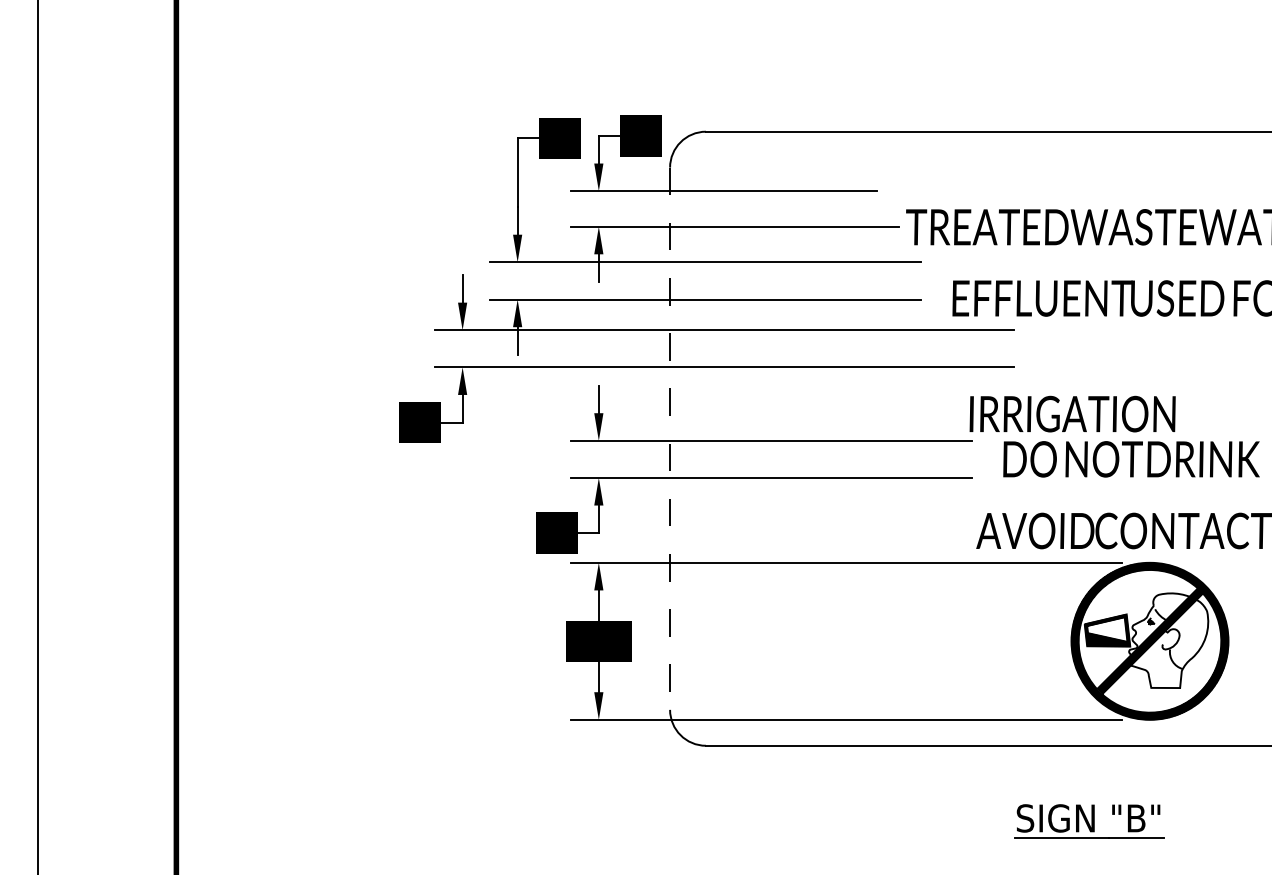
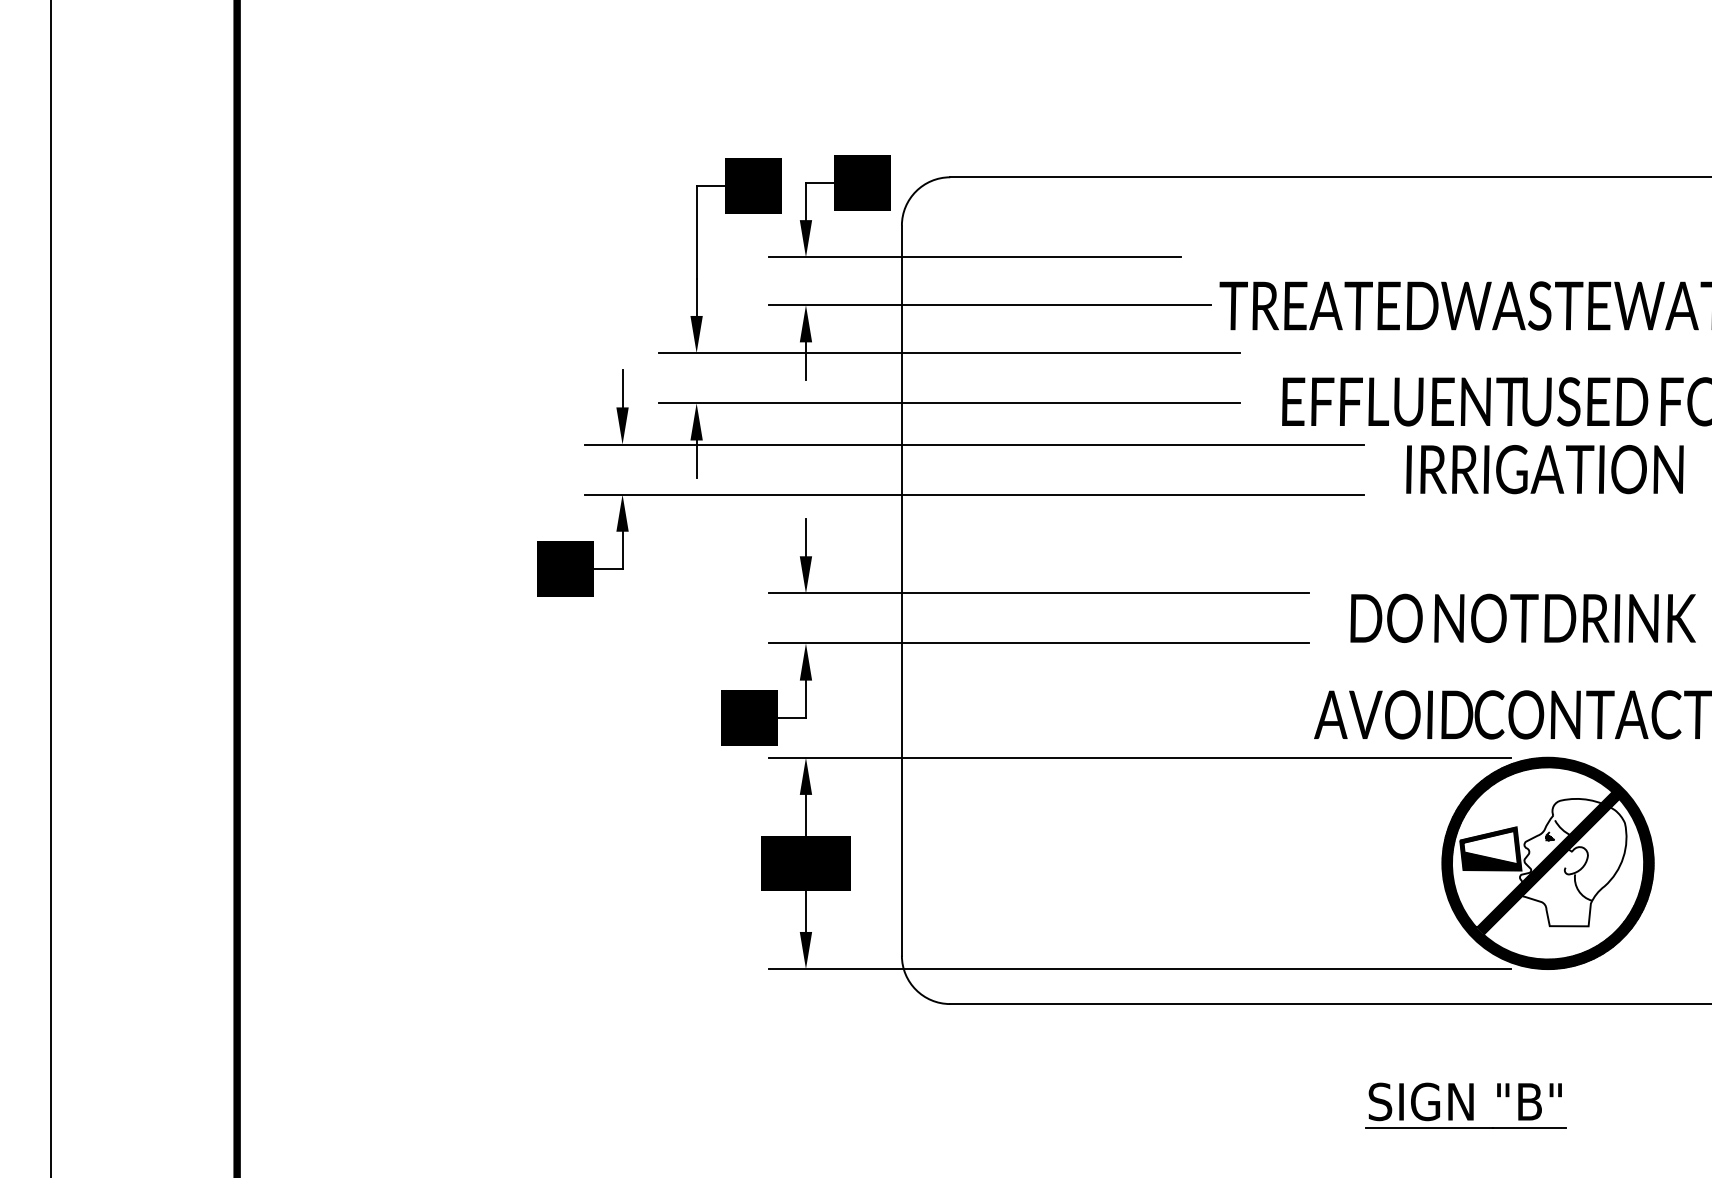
text: (1072, 414) -> (1544, 469), moved
line: (669, 439) -> (901, 591), dashed -> solid

